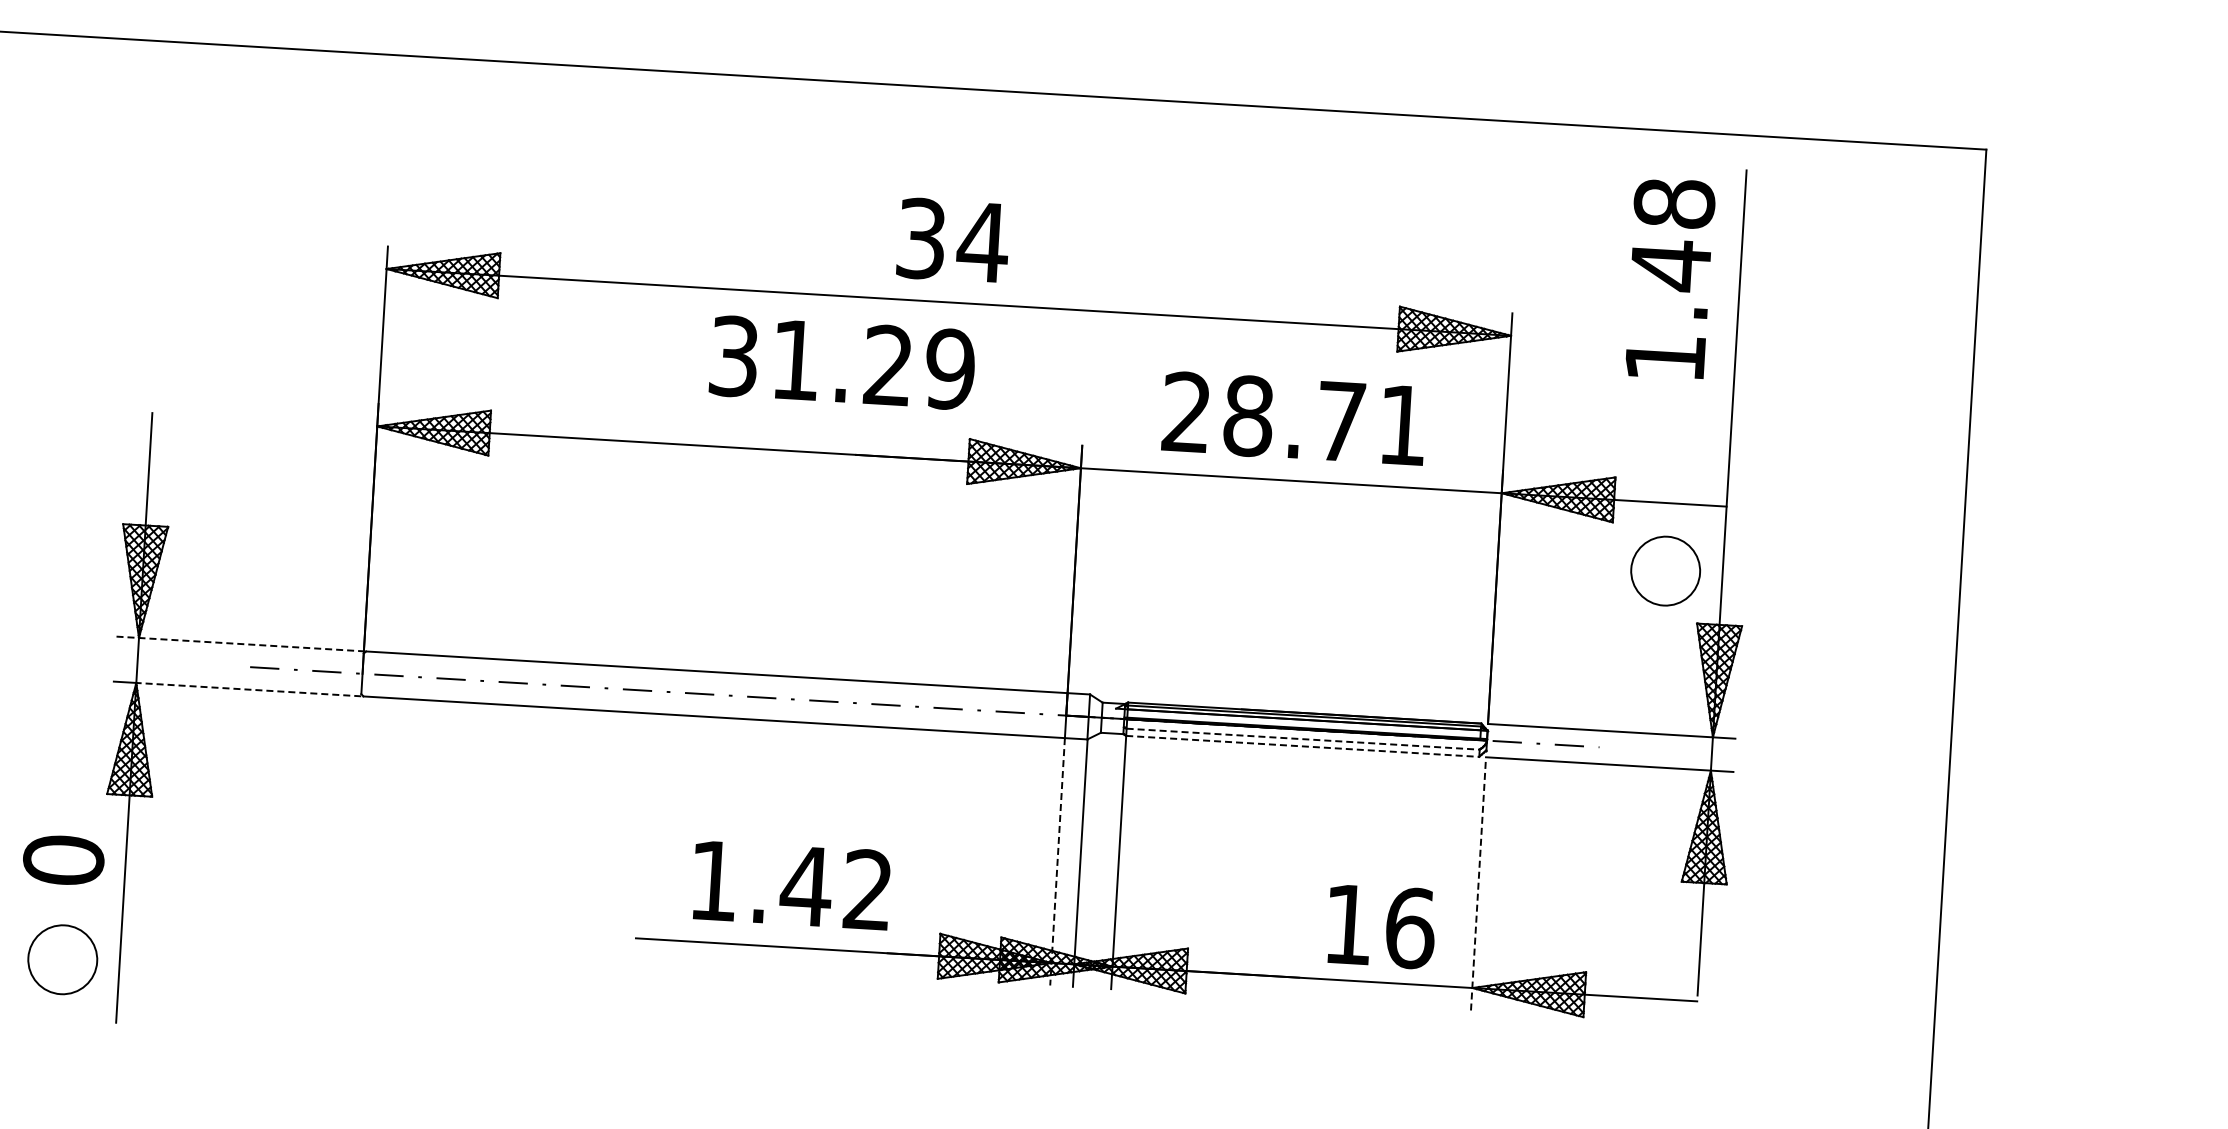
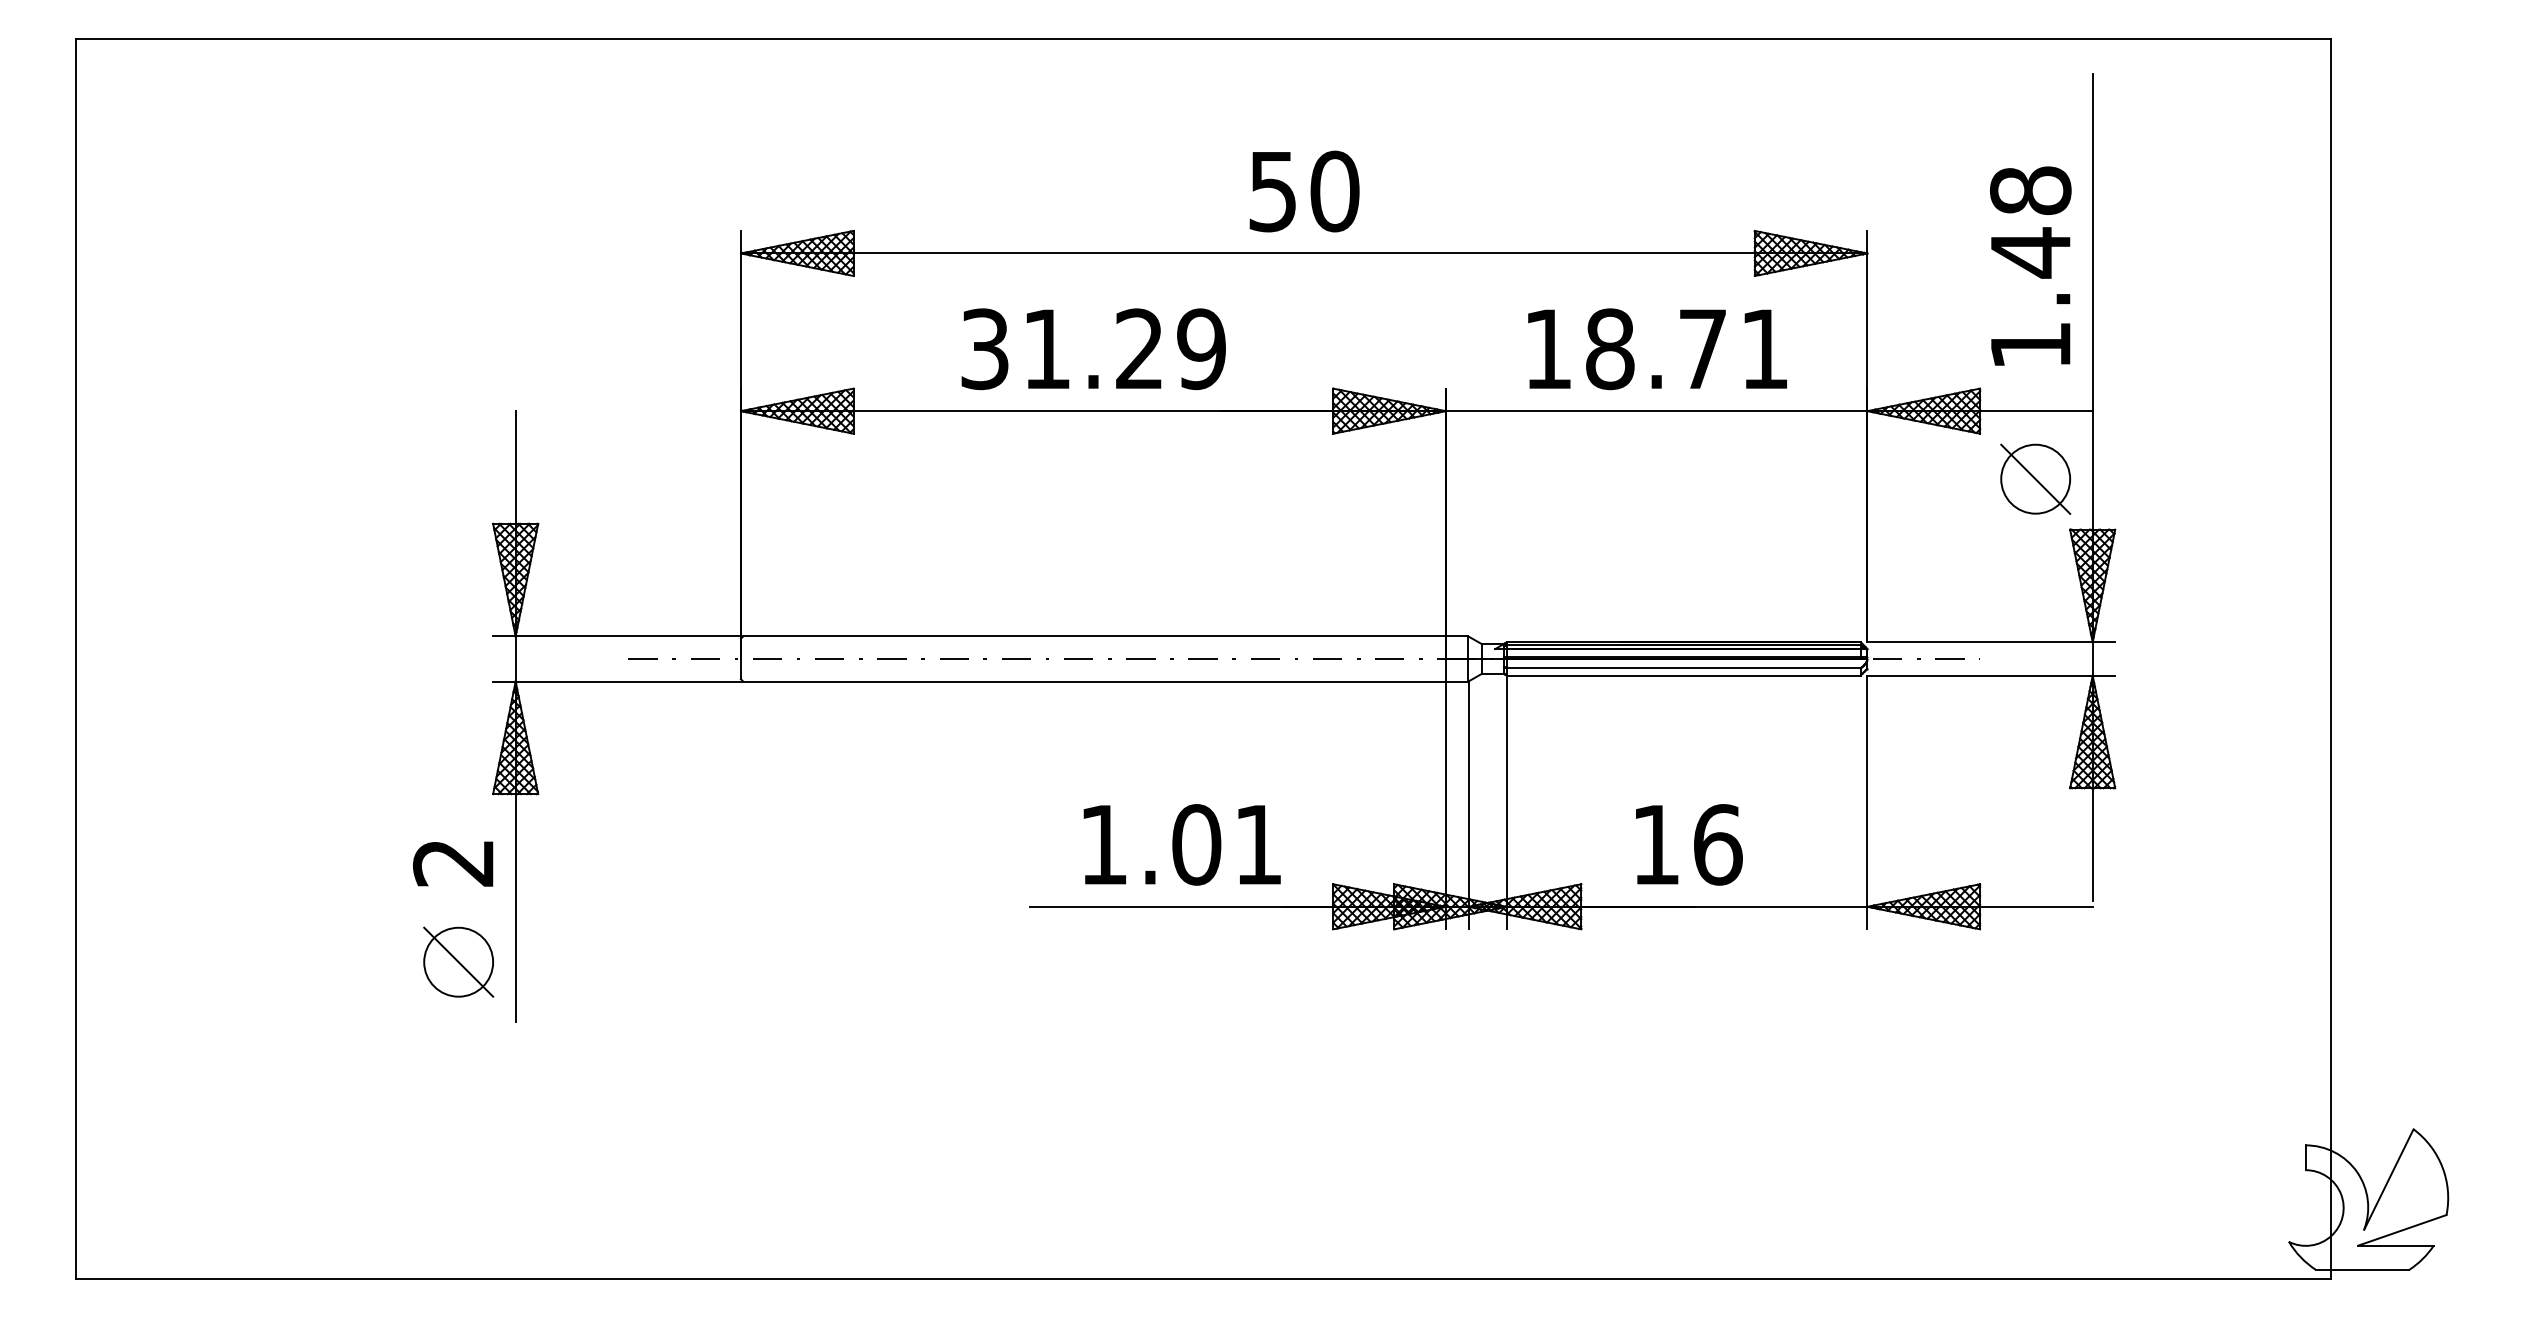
text: (952, 240) -> (1304, 191), 34 -> 50
text: (1669, 278) -> (2030, 265), moved
text: (842, 363) -> (1093, 349), moved
text: (1186, 411) -> (1547, 348), 28.71 -> 18.71
line: (1665, 570) -> (2035, 478), added
line: (240, 644) -> (617, 636), dashed -> solid
line: (248, 689) -> (628, 681), dashed -> solid
line: (1302, 739) -> (1683, 668), dashed -> solid
line: (1302, 746) -> (1683, 675), dashed -> solid
text: (63, 859) -> (453, 862), 0 -> 2
line: (1057, 861) -> (1445, 805), dashed -> solid
line: (1478, 883) -> (1867, 802), dashed -> solid
text: (835, 887) -> (1225, 844), 1.42 -> 1.01
text: (1381, 926) -> (1689, 844), moved
line: (62, 959) -> (458, 961), added

